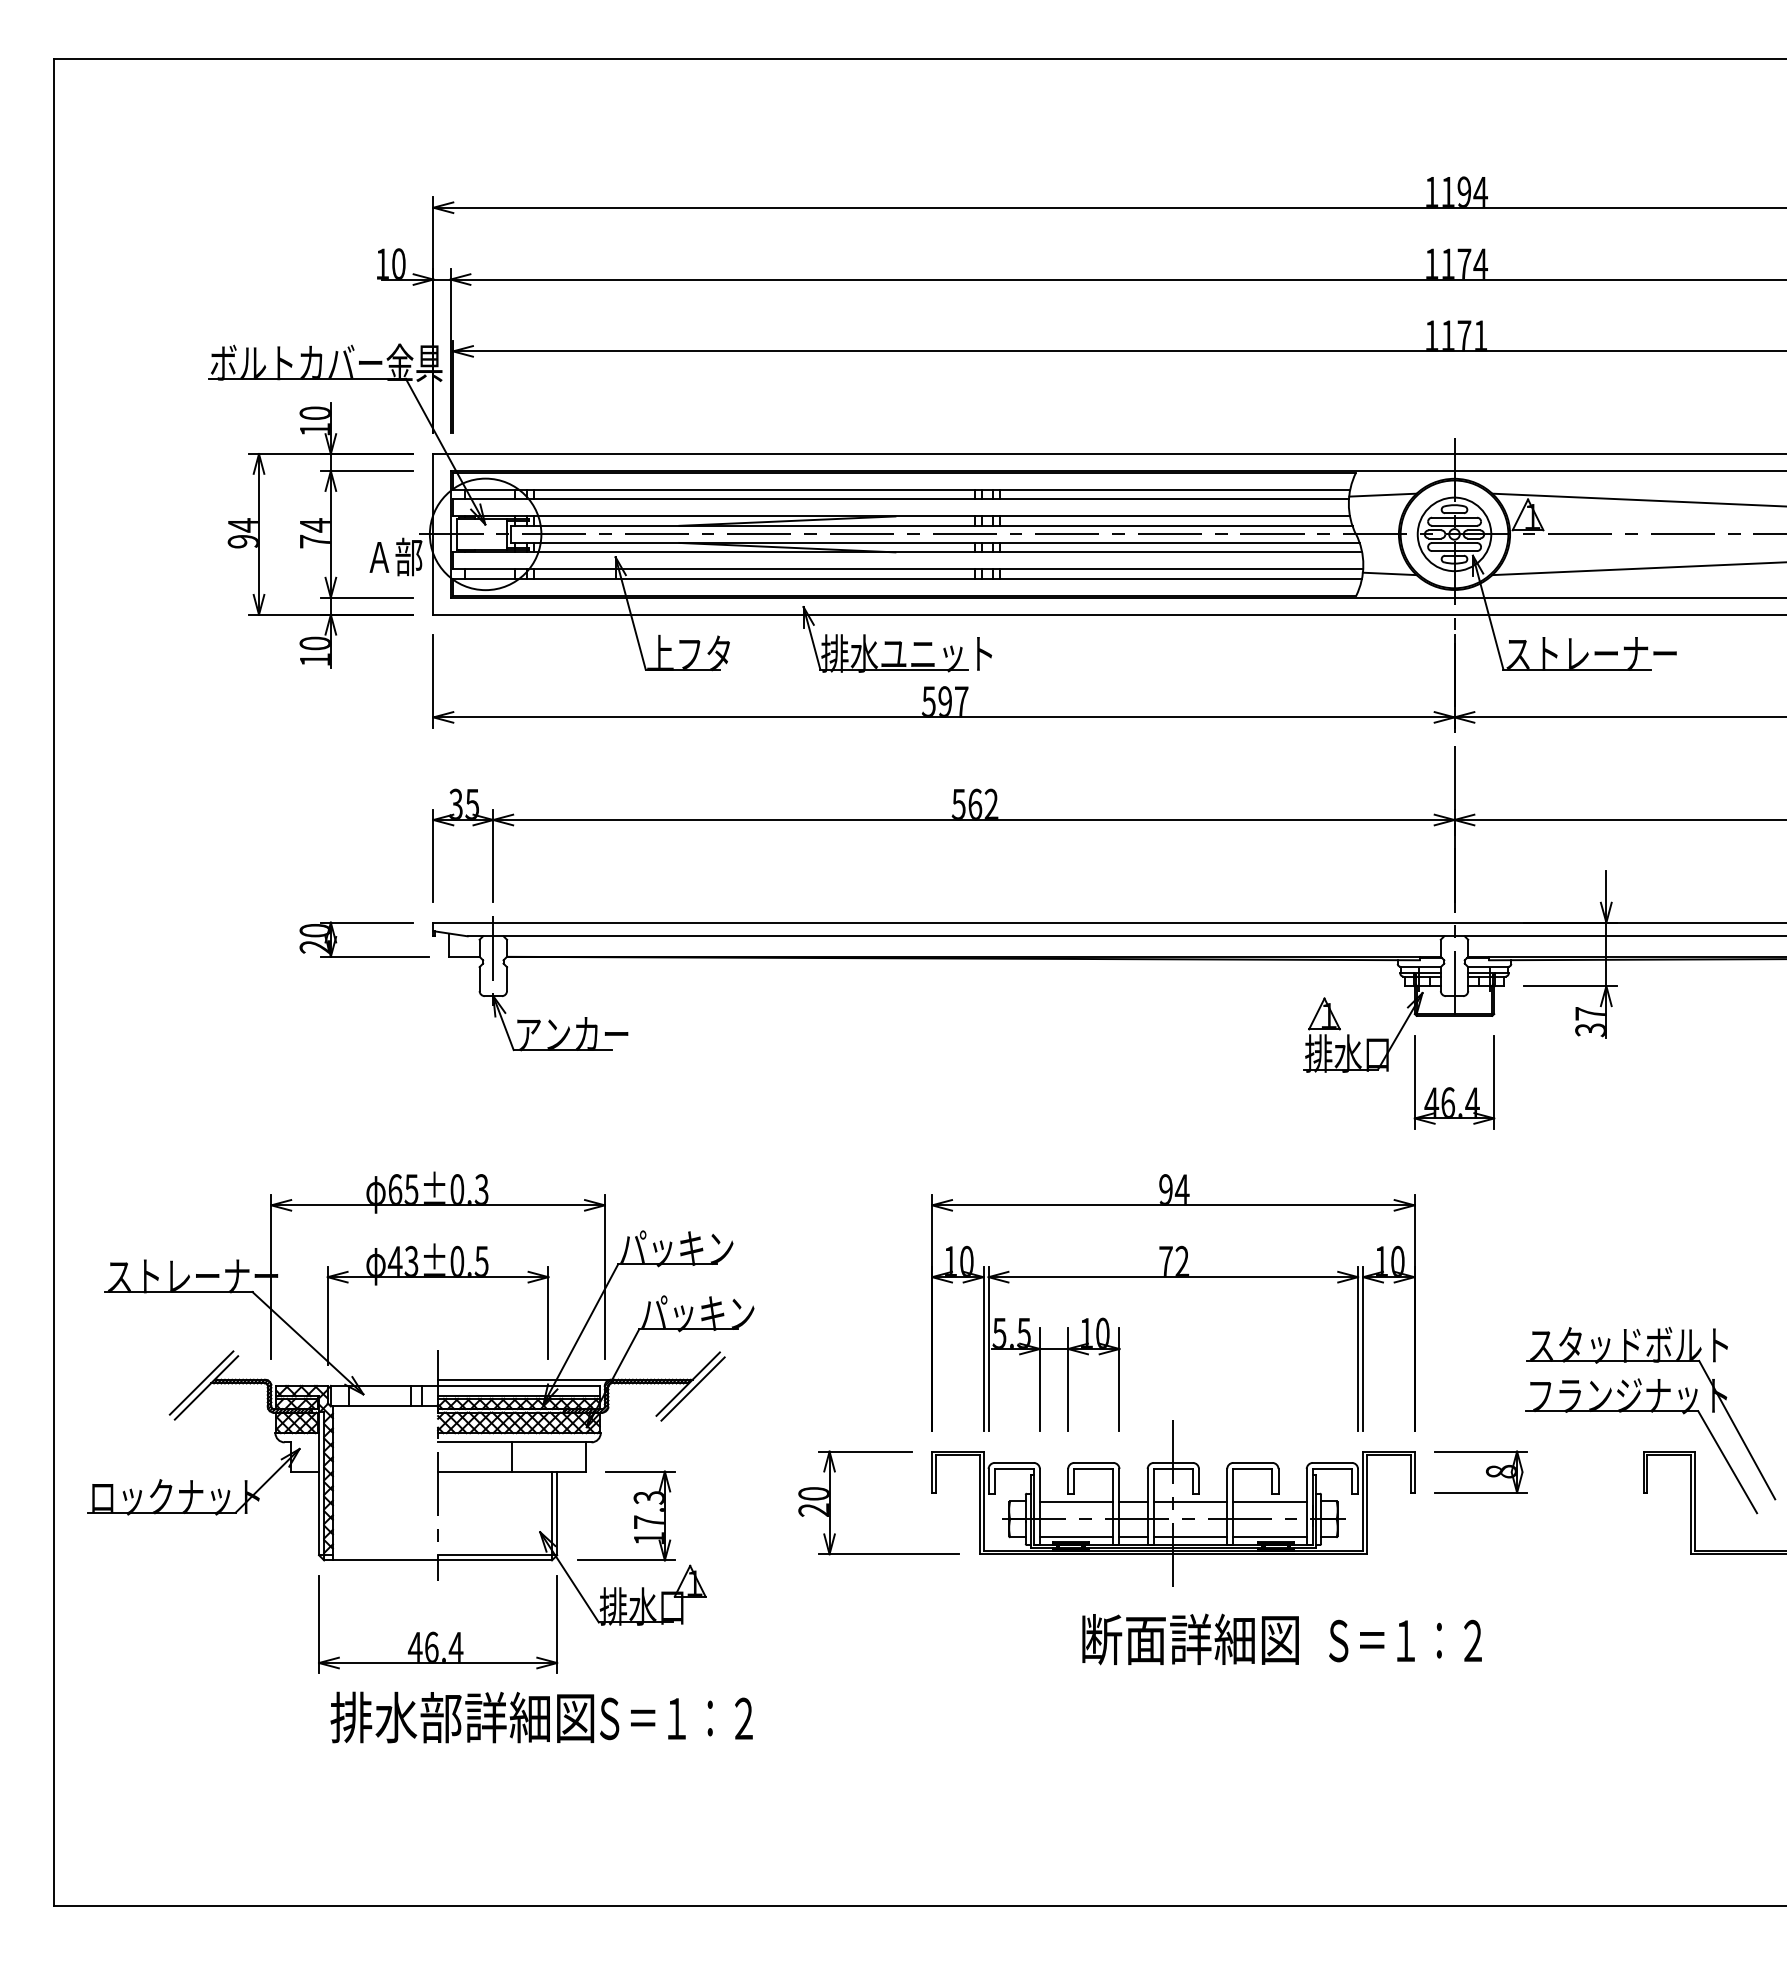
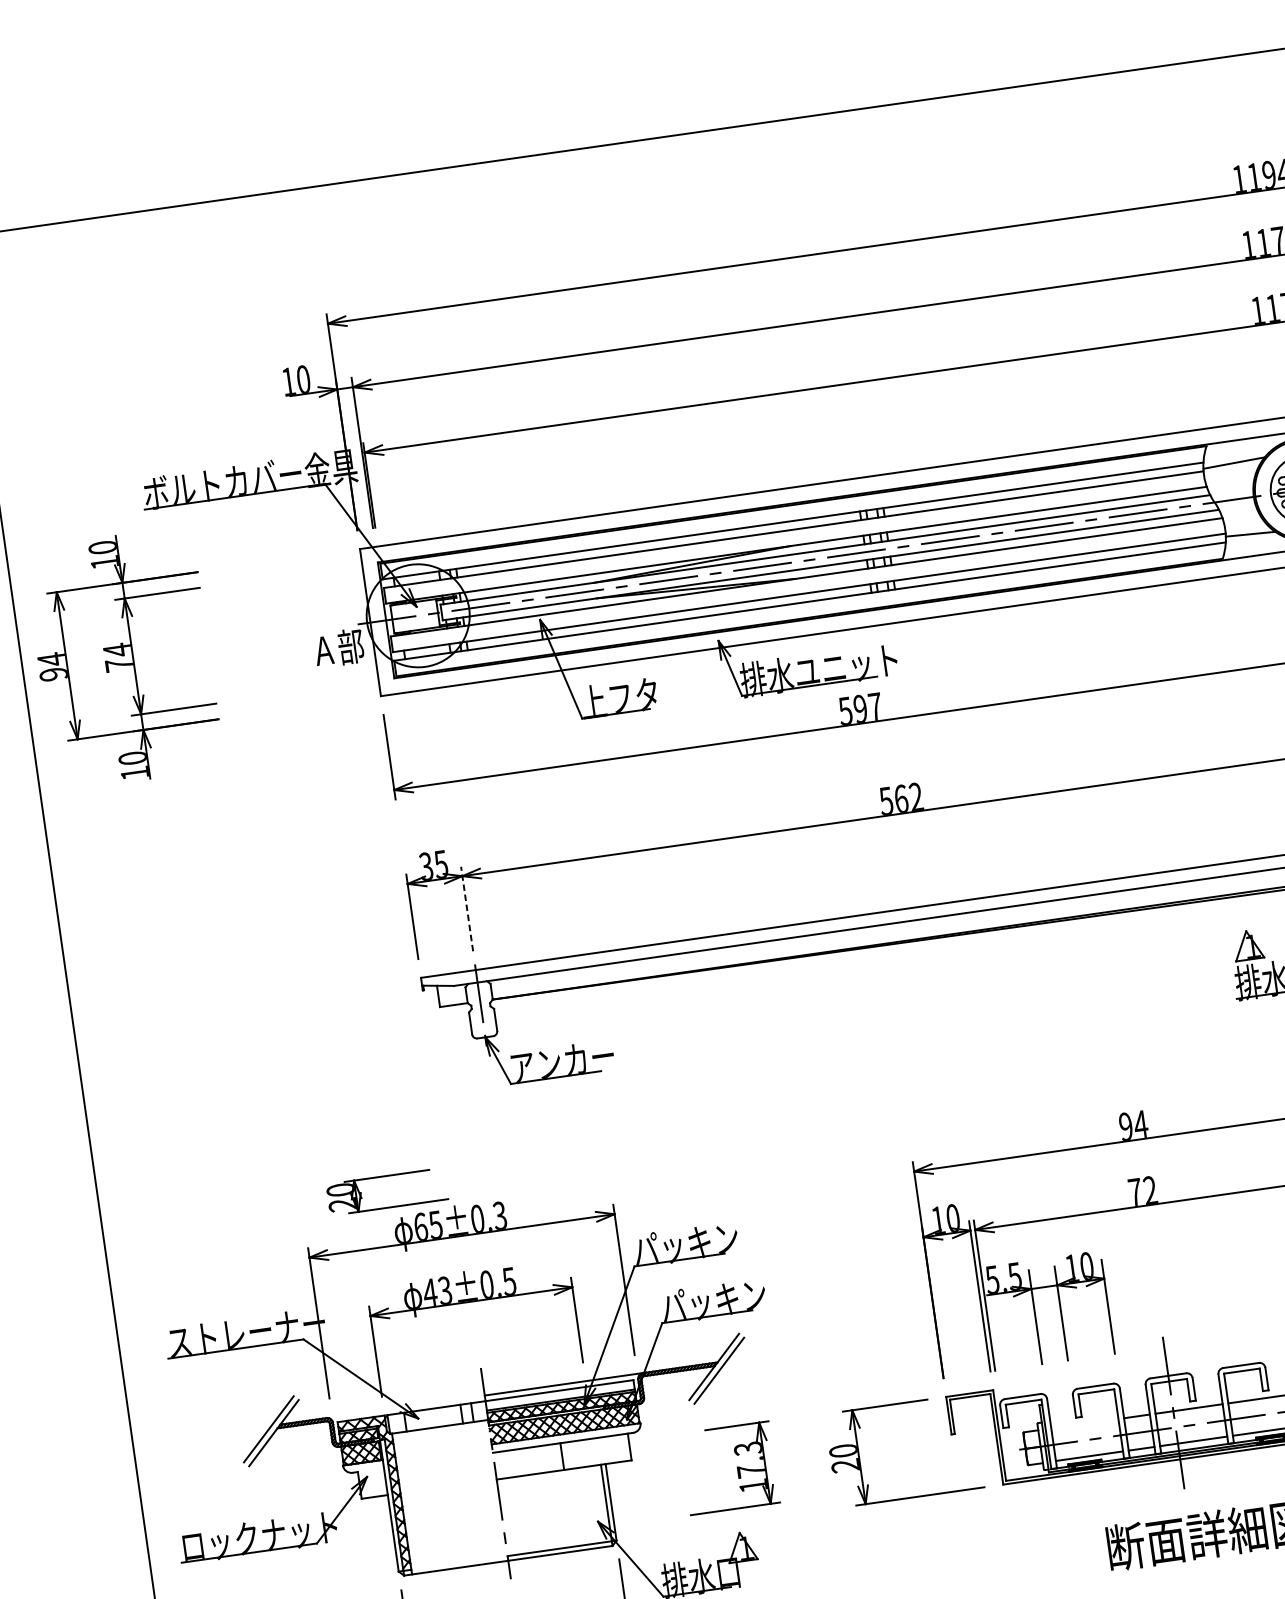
part: (320, 535) -> (123, 658), moved
line: (493, 855) -> (467, 908), solid -> dashed
part: (364, 923) -> (384, 1177), moved
line: (1076, 1501) -> (1084, 1423), removed
part: (634, 1515) -> (737, 1466), moved

